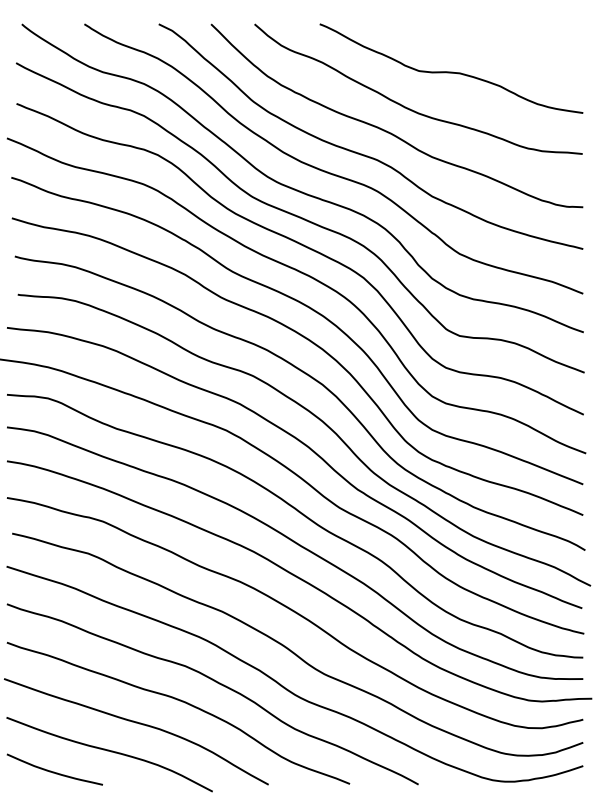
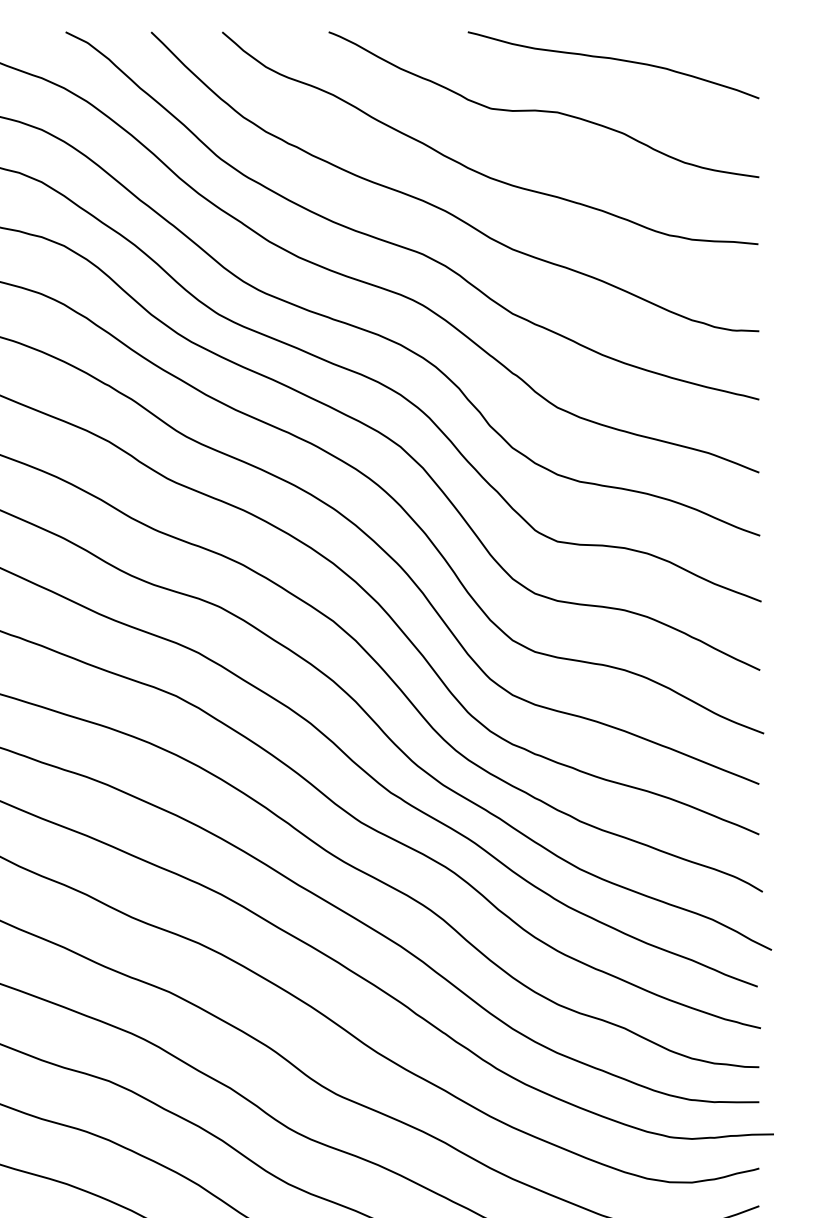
curve: (493, 41) -> (612, 60), added

